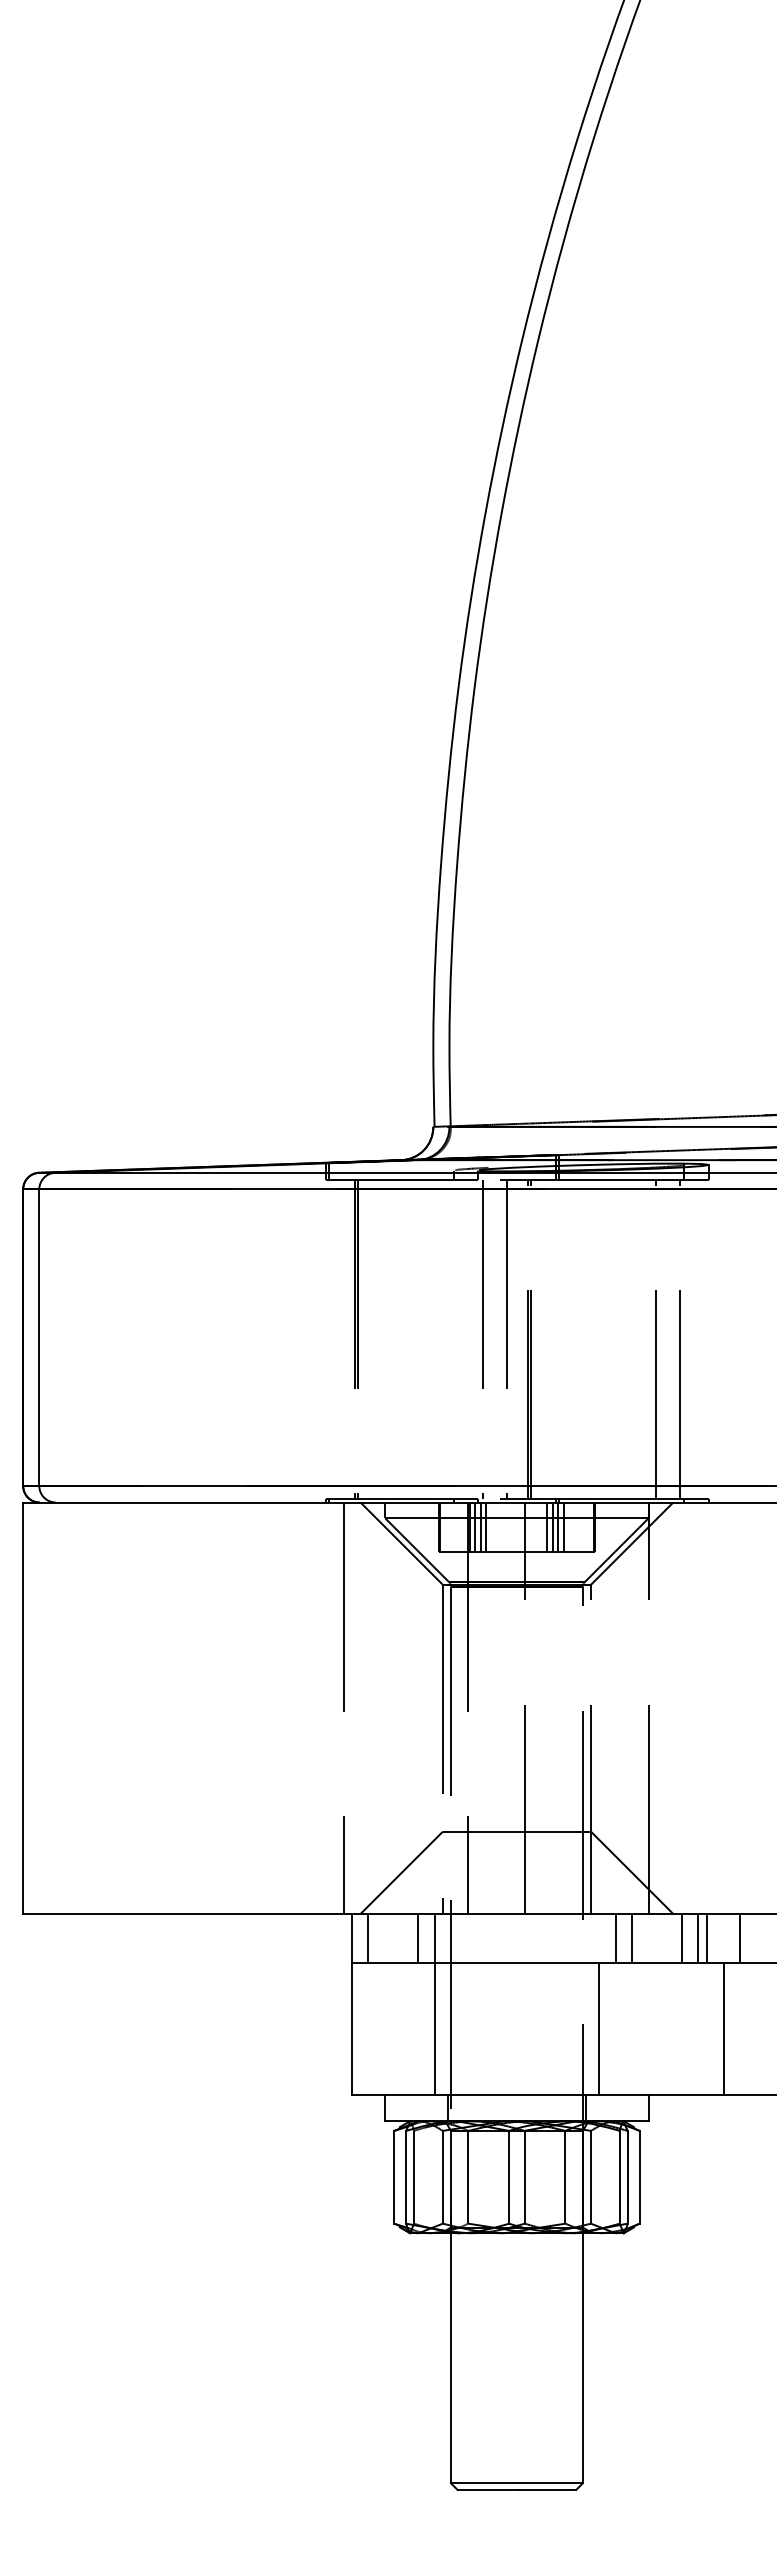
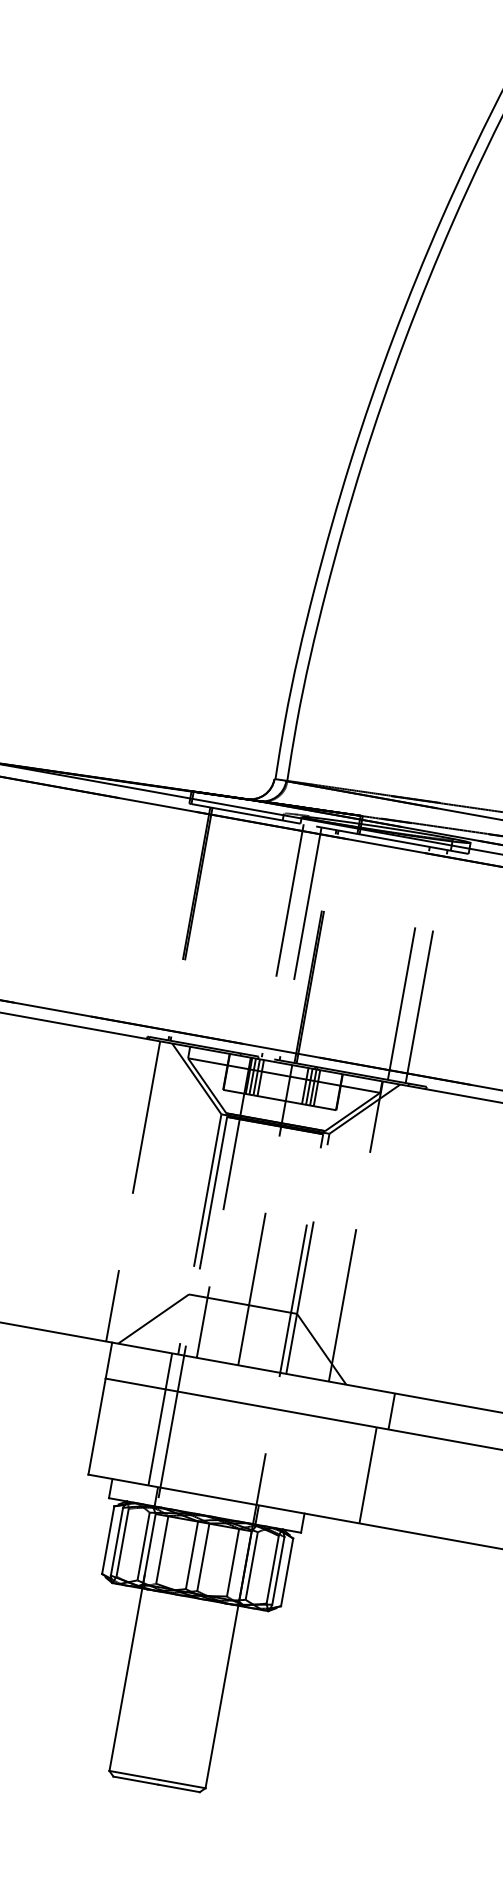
line: (368, 1938) -> (120, 1362), removed
line: (418, 1938) -> (157, 1369), removed
line: (615, 1938) -> (300, 1395), removed
line: (632, 1938) -> (313, 1397), removed
line: (681, 1938) -> (349, 1403), removed
line: (697, 1938) -> (360, 1405), removed
line: (707, 1938) -> (368, 1407), removed
line: (599, 2029) -> (277, 1459), removed

